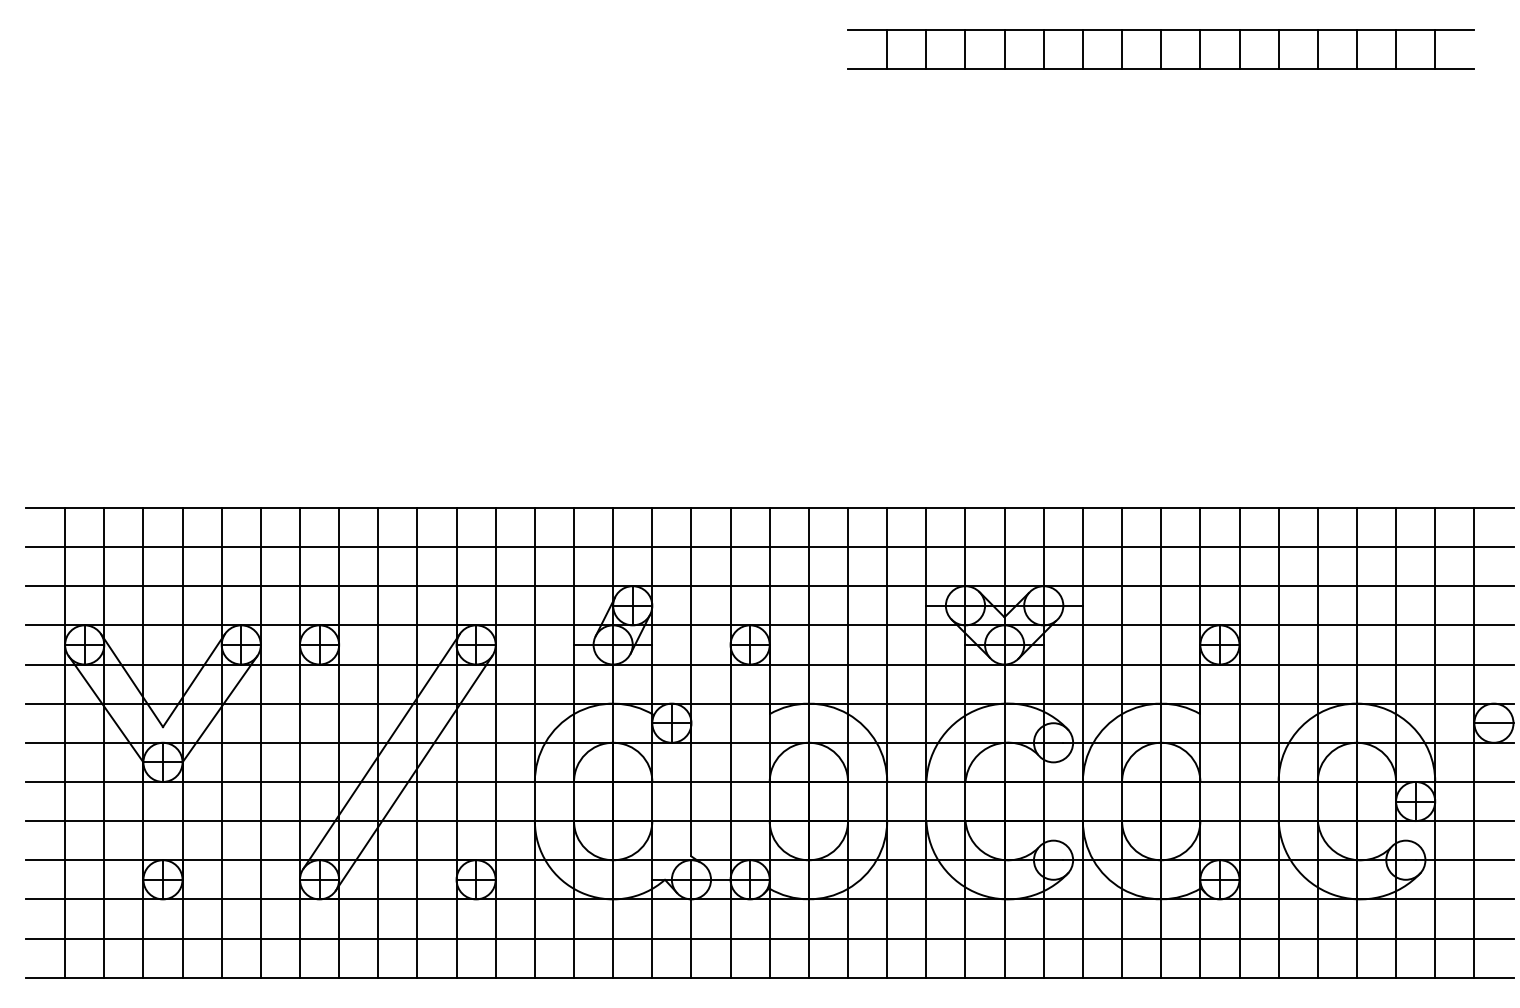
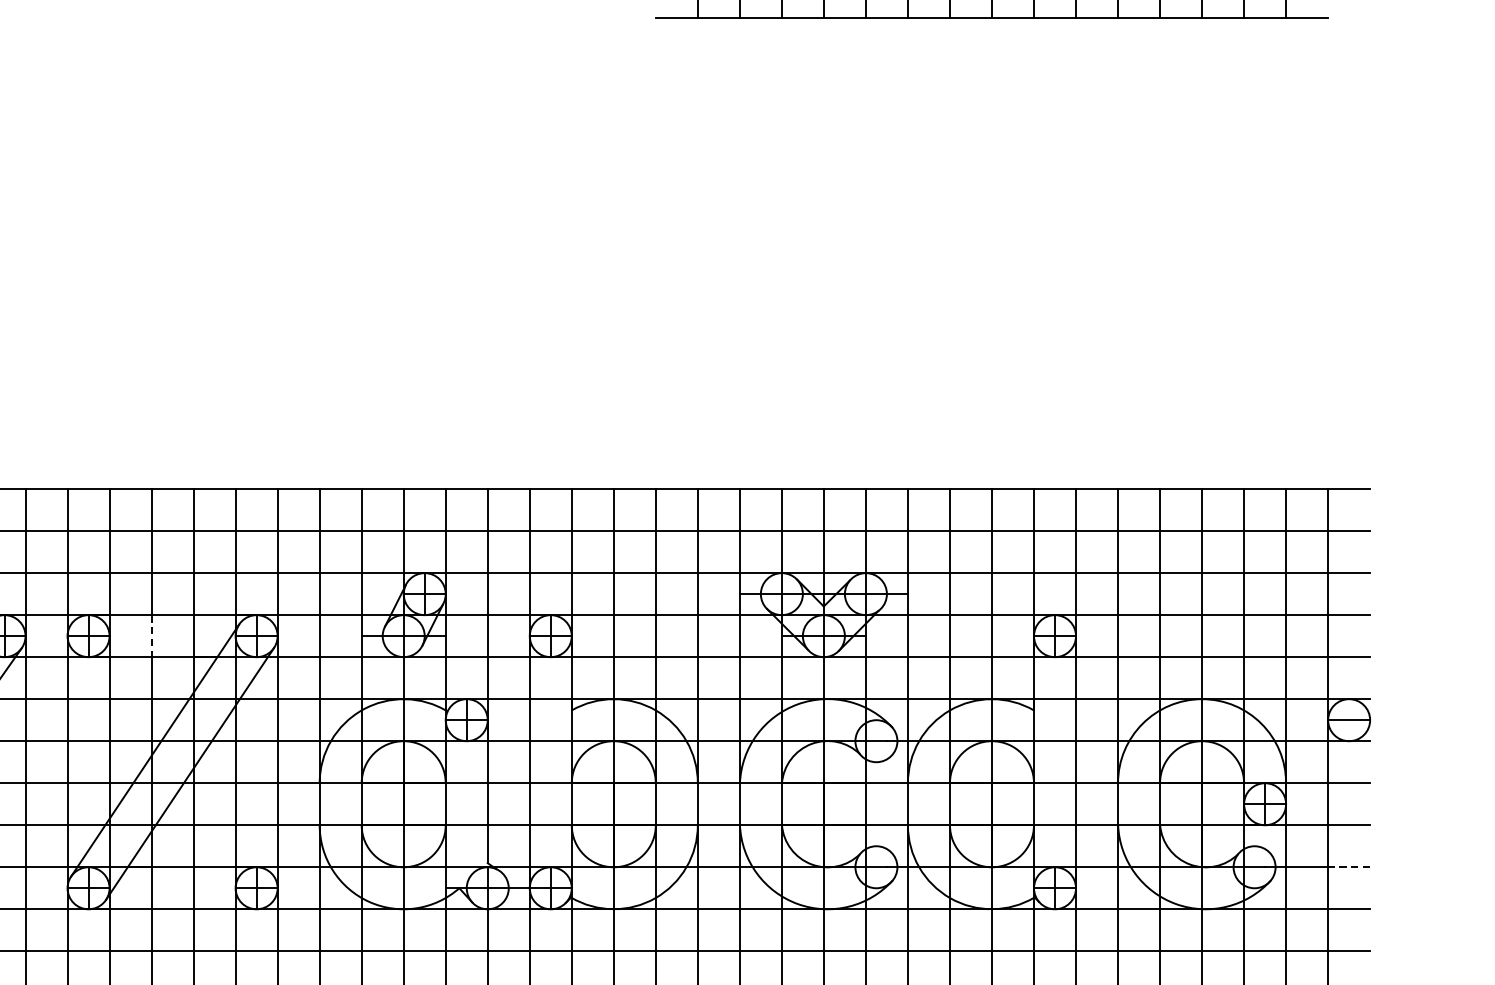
line: (378, 644) -> (151, 635), solid -> dashed
line: (1493, 860) -> (1348, 867), solid -> dashed

